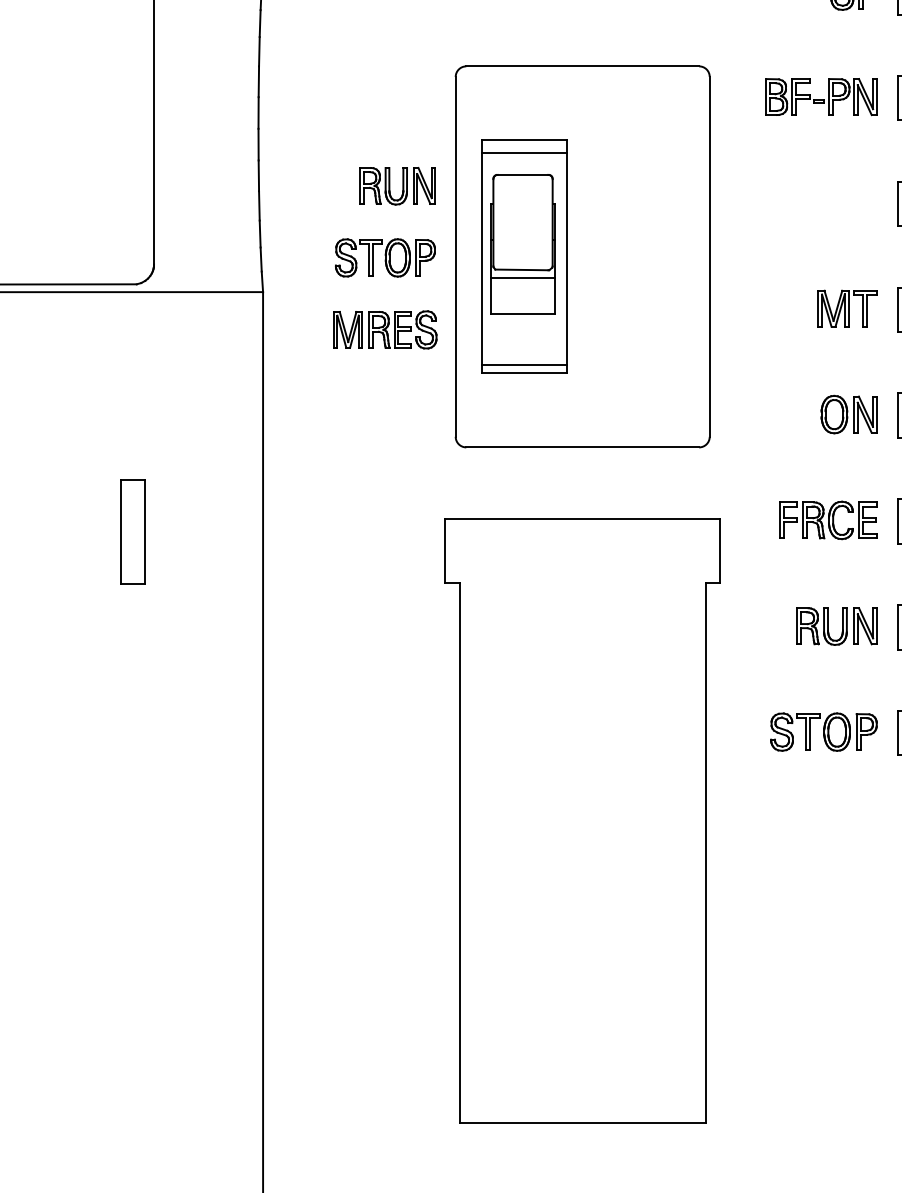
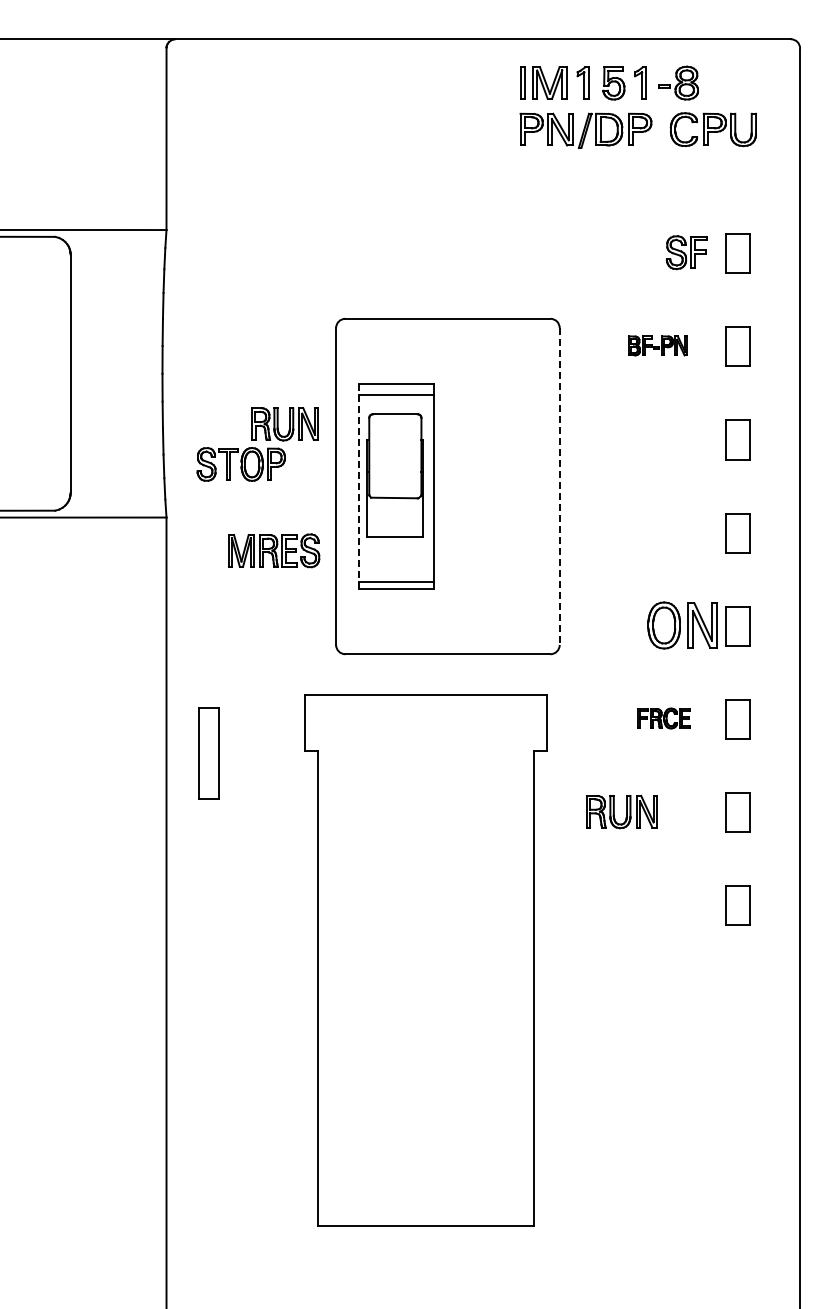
part: (820, 96) -> (657, 345), size x0.6
part: (384, 257) -> (240, 464), moved
line: (482, 257) -> (359, 487), solid -> dashed
line: (709, 257) -> (559, 487), solid -> dashed
line: (523, 277) -> (395, 504), removed
part: (846, 307) -> (680, 531), removed
part: (849, 413) -> (682, 624), size x1.4
part: (827, 520) -> (663, 718), size x0.6
part: (132, 531) -> (208, 753), moved
part: (836, 626) -> (621, 811), moved
part: (823, 731) -> (659, 904), removed
part: (582, 821) -> (425, 960), moved

